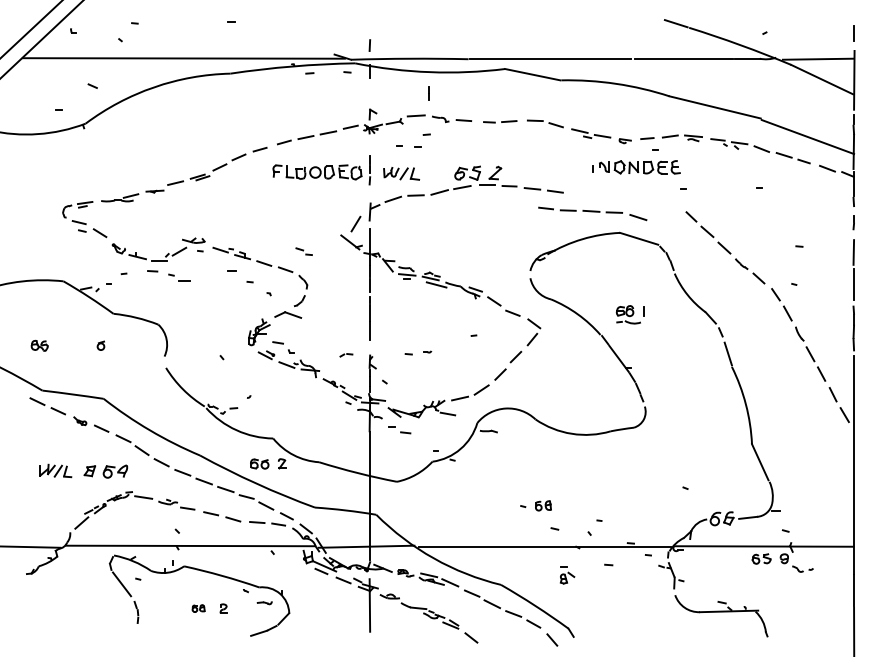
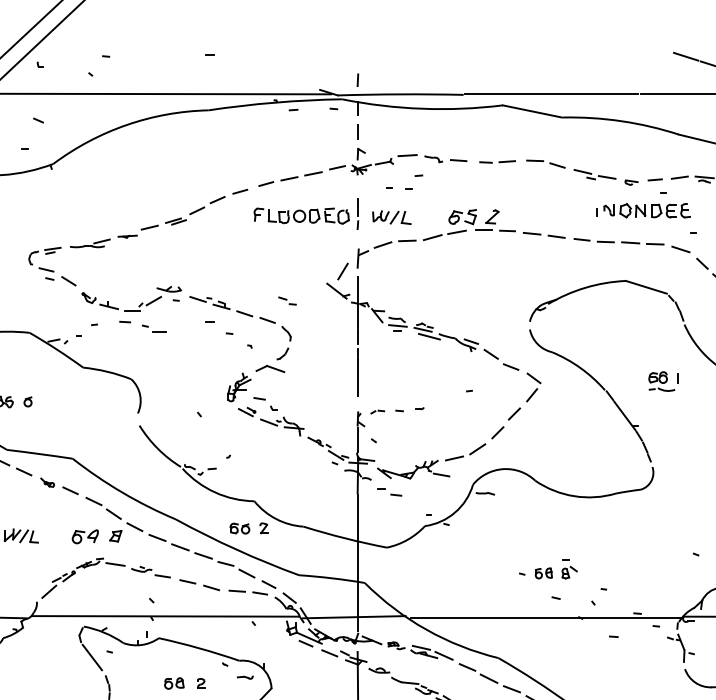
line: (92, 85) -> (38, 119), moved
line: (428, 93) -> (357, 131), moved
part: (592, 213) -> (631, 245), moved
part: (629, 314) -> (662, 381), moved
part: (100, 345) -> (27, 401), moved
part: (346, 355) -> (377, 412), moved
part: (89, 471) -> (115, 536), moved
part: (567, 575) -> (569, 569), moved
part: (198, 608) -> (174, 683), size x1.43

